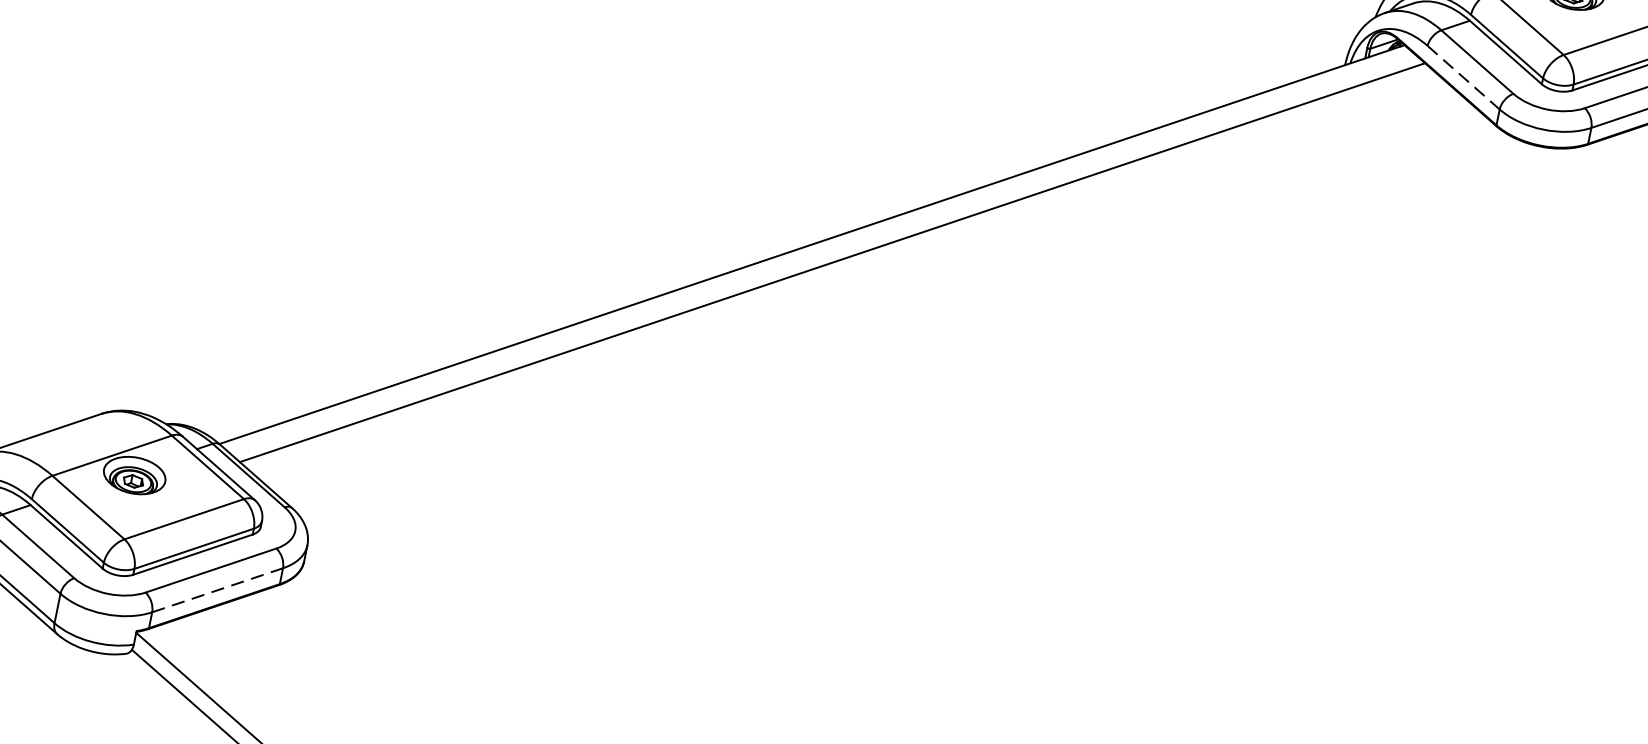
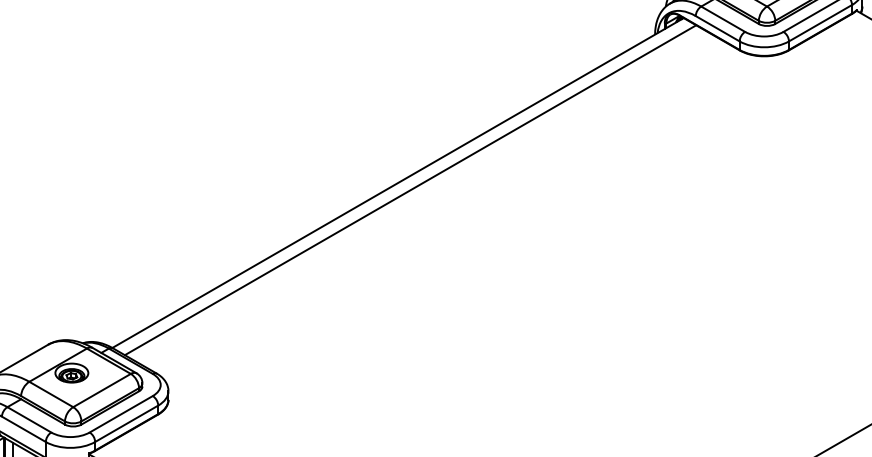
line: (1464, 79) -> (718, 29), dashed -> solid
line: (219, 590) -> (127, 423), dashed -> solid

